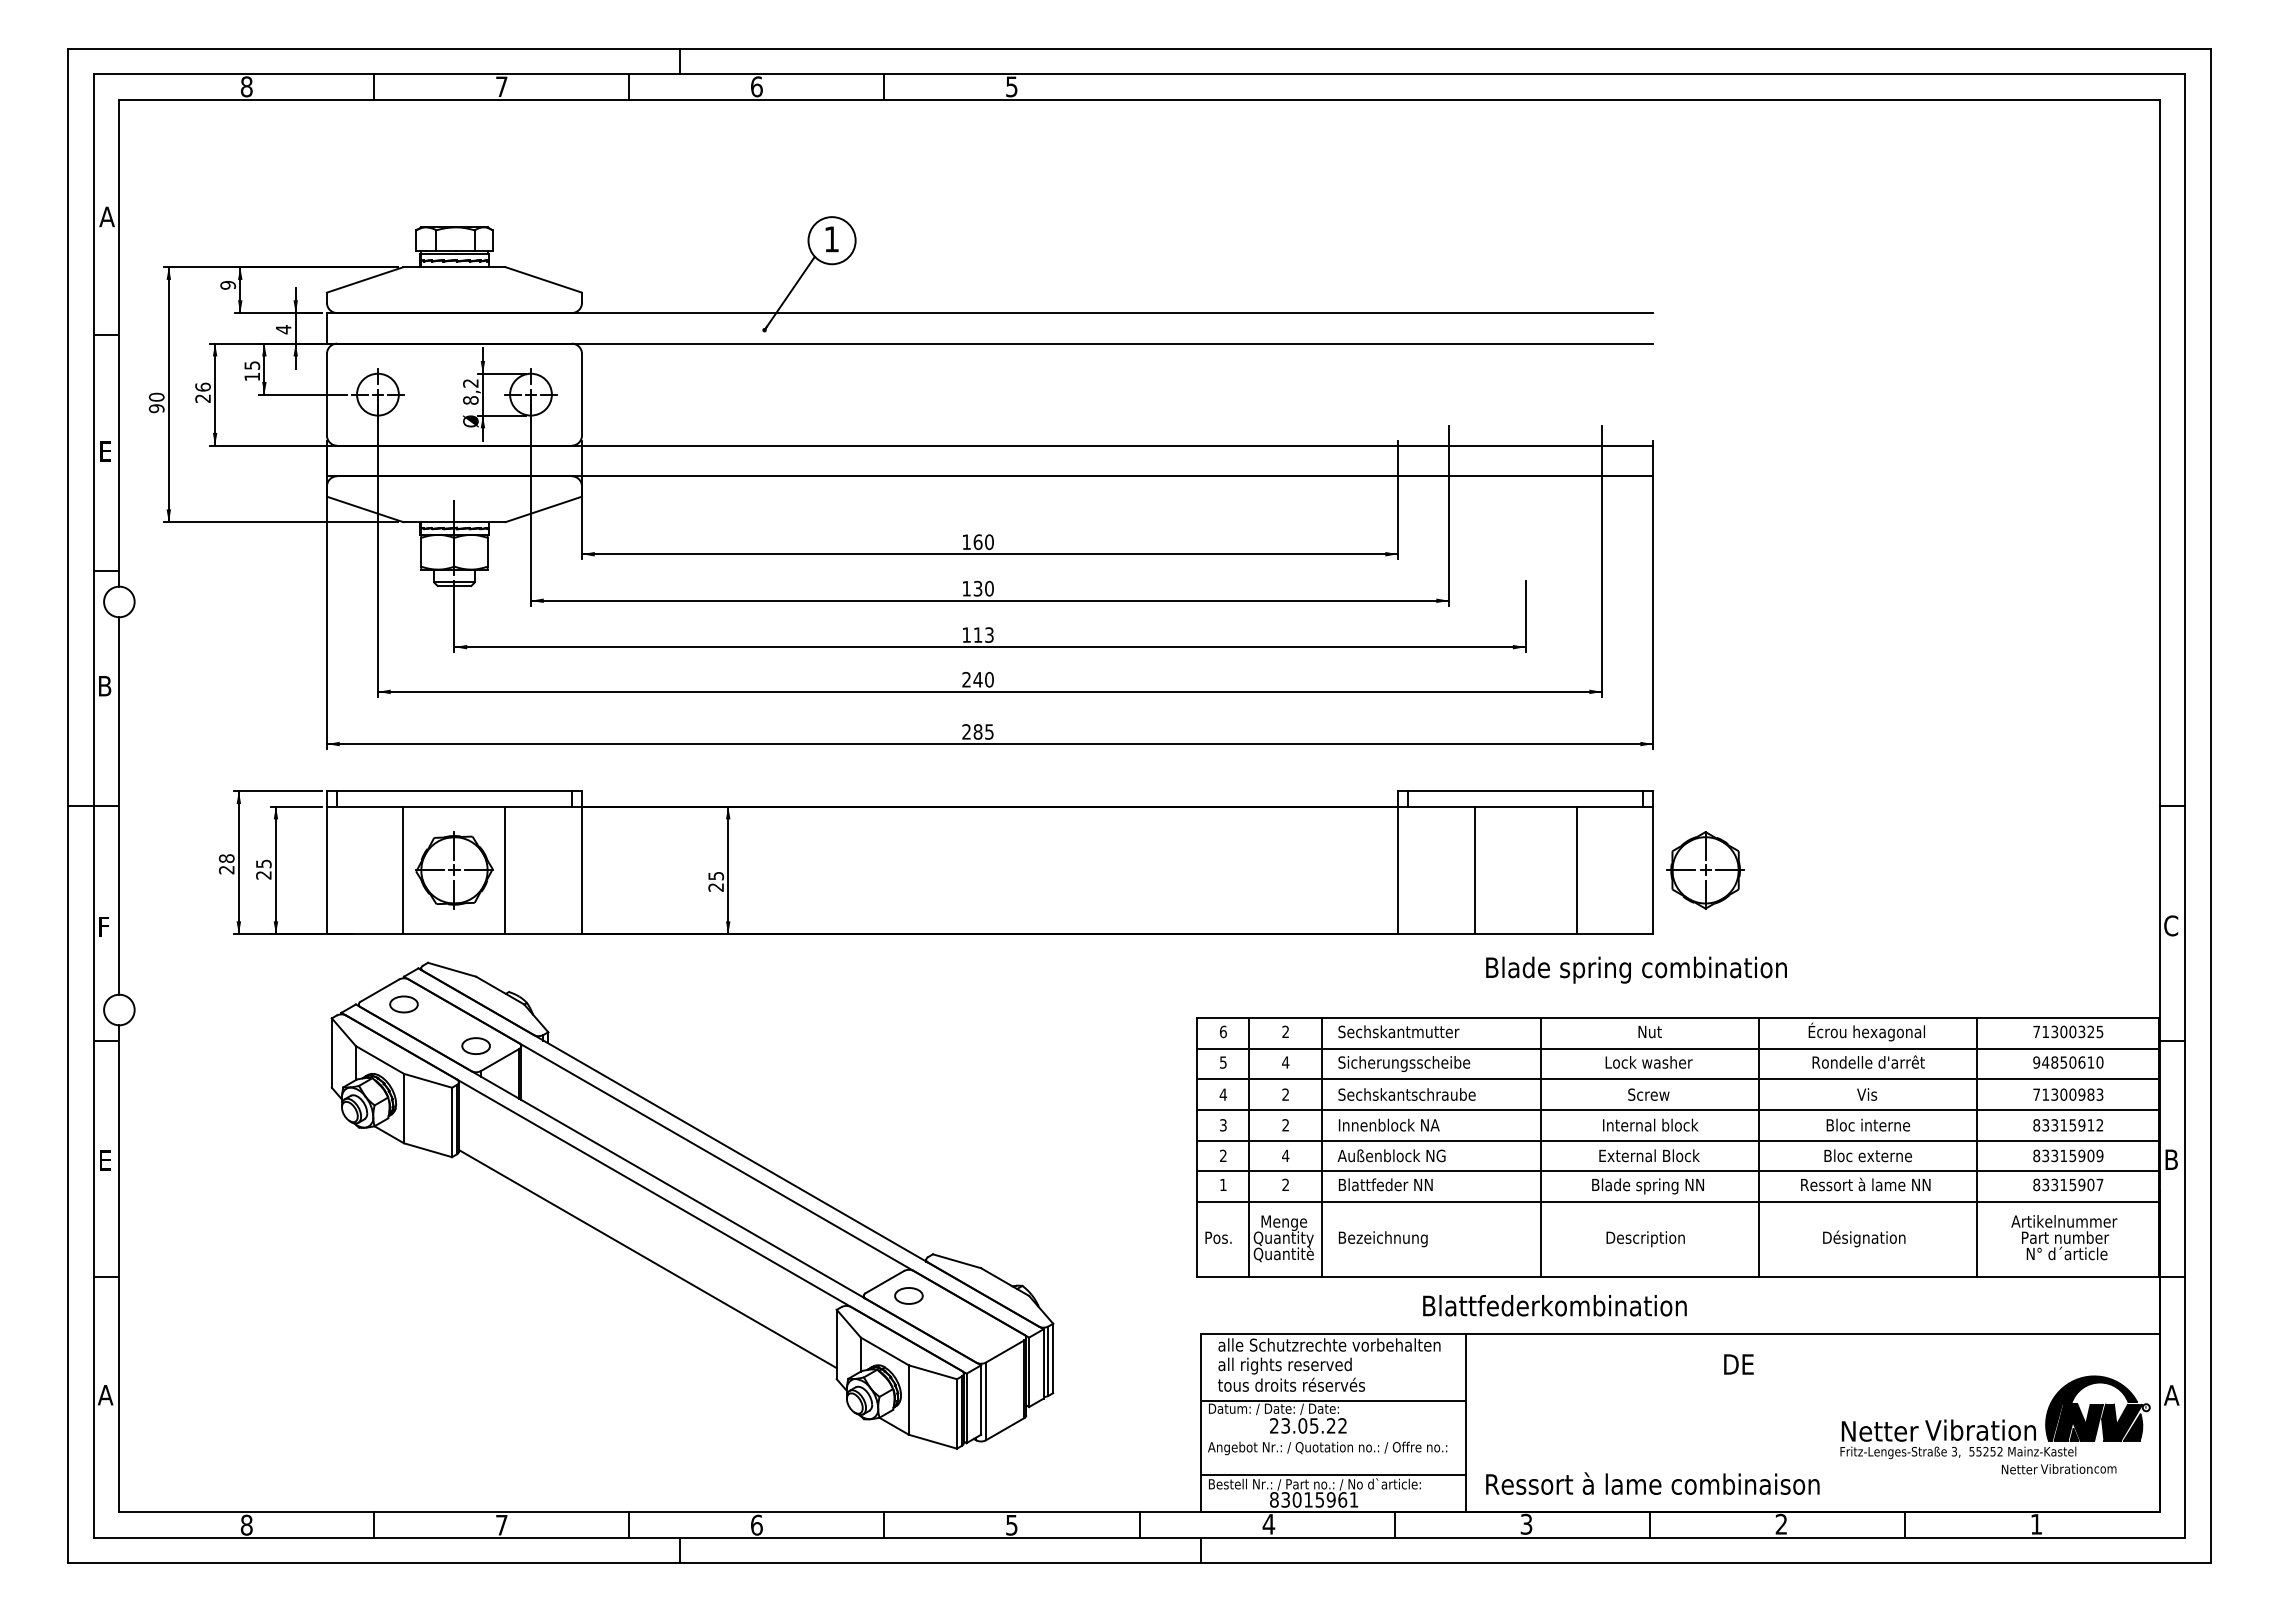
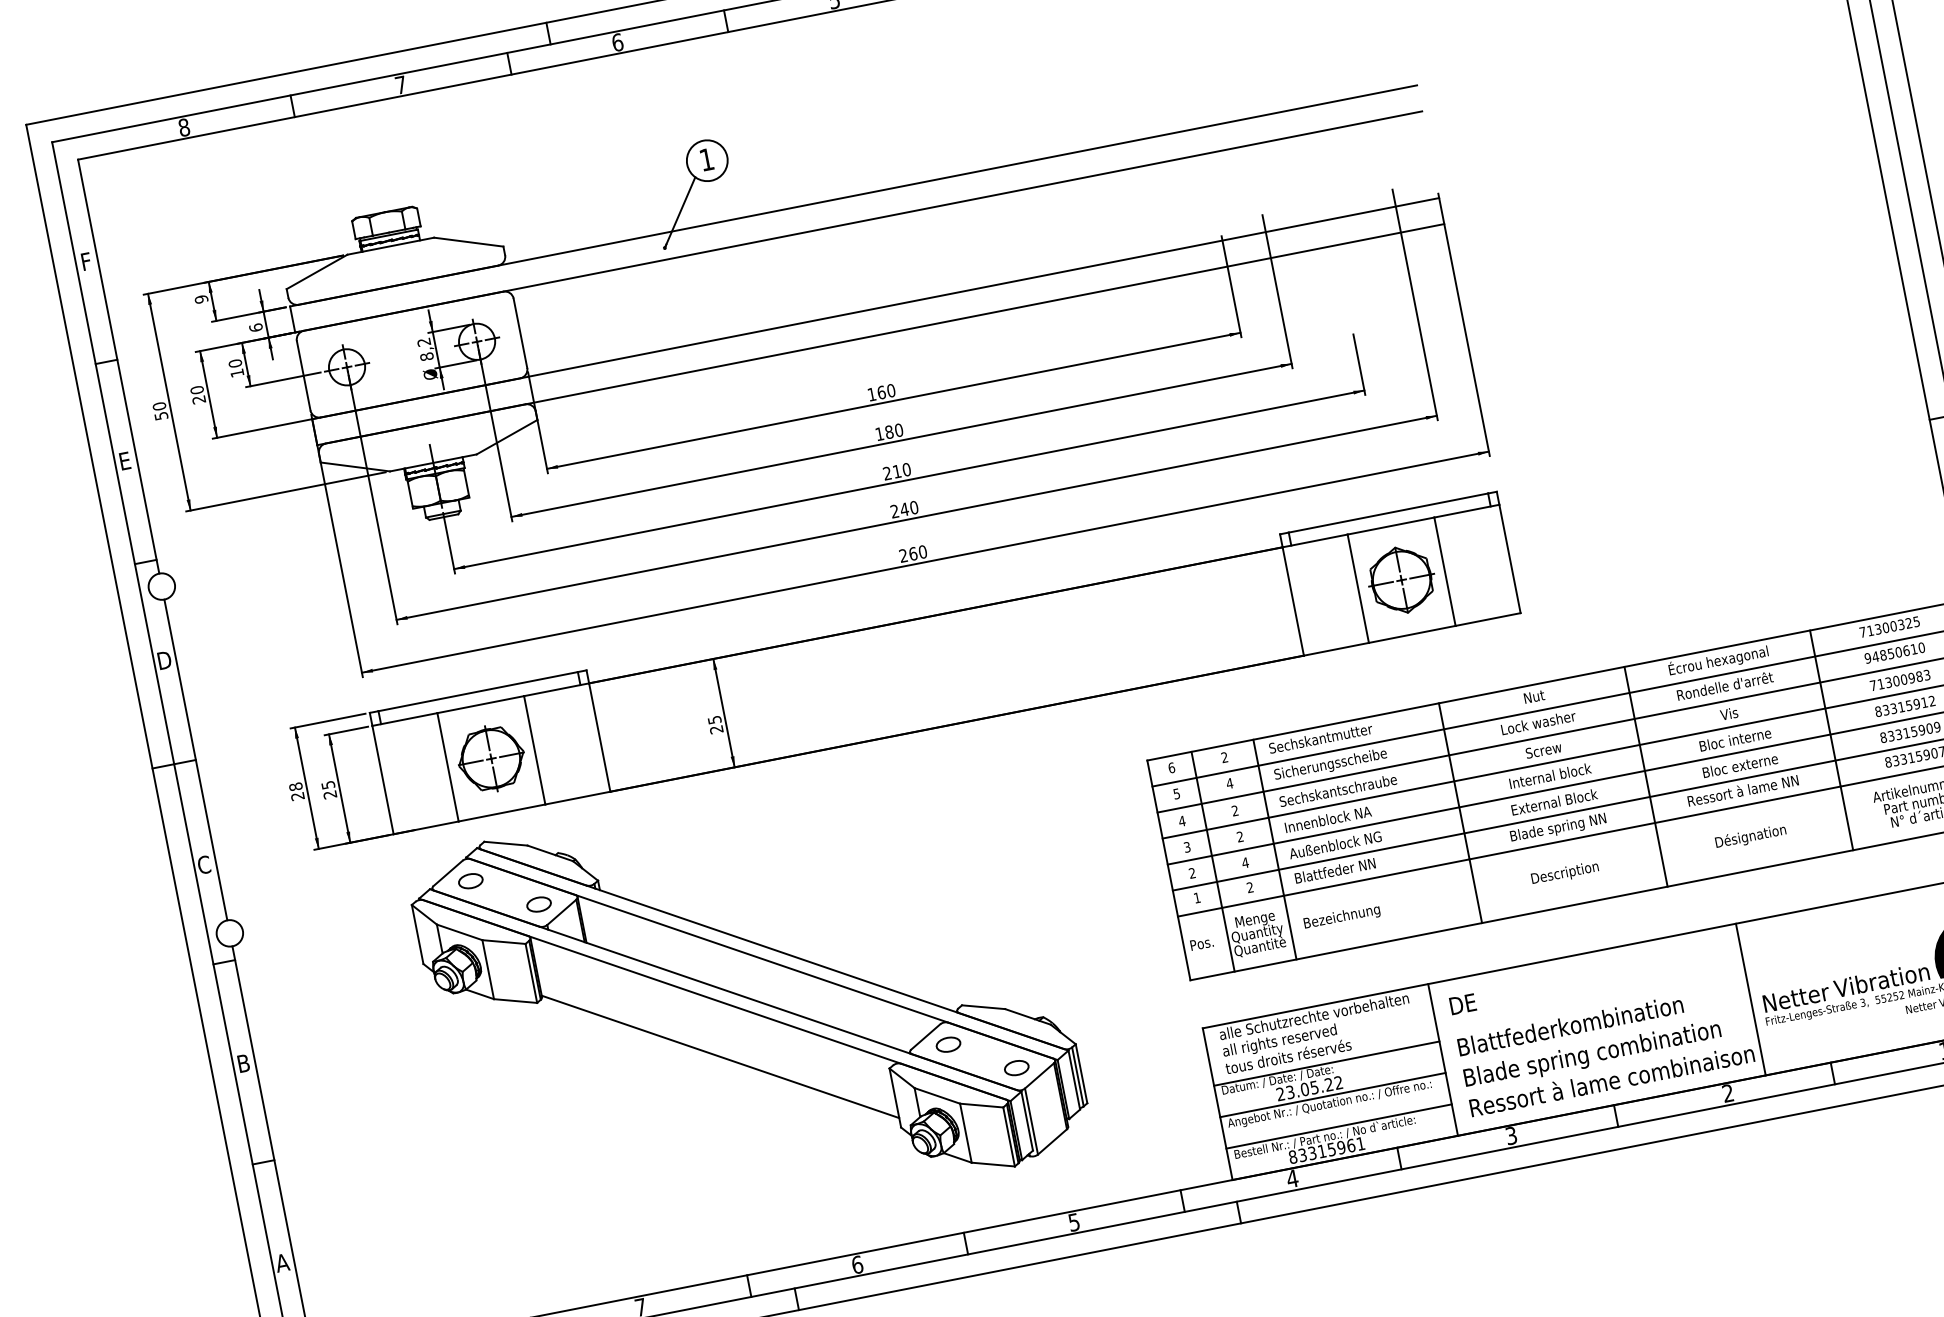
text: (106, 216) -> (86, 261), A -> F
text: (283, 329) -> (255, 327), 4 -> 6
text: (252, 365) -> (235, 363), 15 -> 10
text: (202, 386) -> (196, 389), 26 -> 20
text: (156, 408) -> (161, 416), 90 -> 50
text: (977, 588) -> (888, 432), 130 -> 180
text: (977, 634) -> (896, 471), 113 -> 210
text: (107, 686) -> (165, 660), B -> D
text: (983, 731) -> (917, 552), 285 -> 260
part: (1705, 870) -> (1401, 580), moved
text: (105, 926) -> (204, 864), F -> C
text: (1636, 969) -> (1592, 1054), moved
text: (106, 1160) -> (244, 1063), E -> B
text: (1554, 1305) -> (1570, 1025), moved
part: (980, 1337) -> (1016, 1068), added
text: (1738, 1364) -> (1462, 1004), moved
line: (1828, 1422) -> (1751, 998), added
line: (1332, 1438) -> (1332, 1095), added
text: (1296, 1499) -> (1311, 1153), 83015961 -> 83315961

